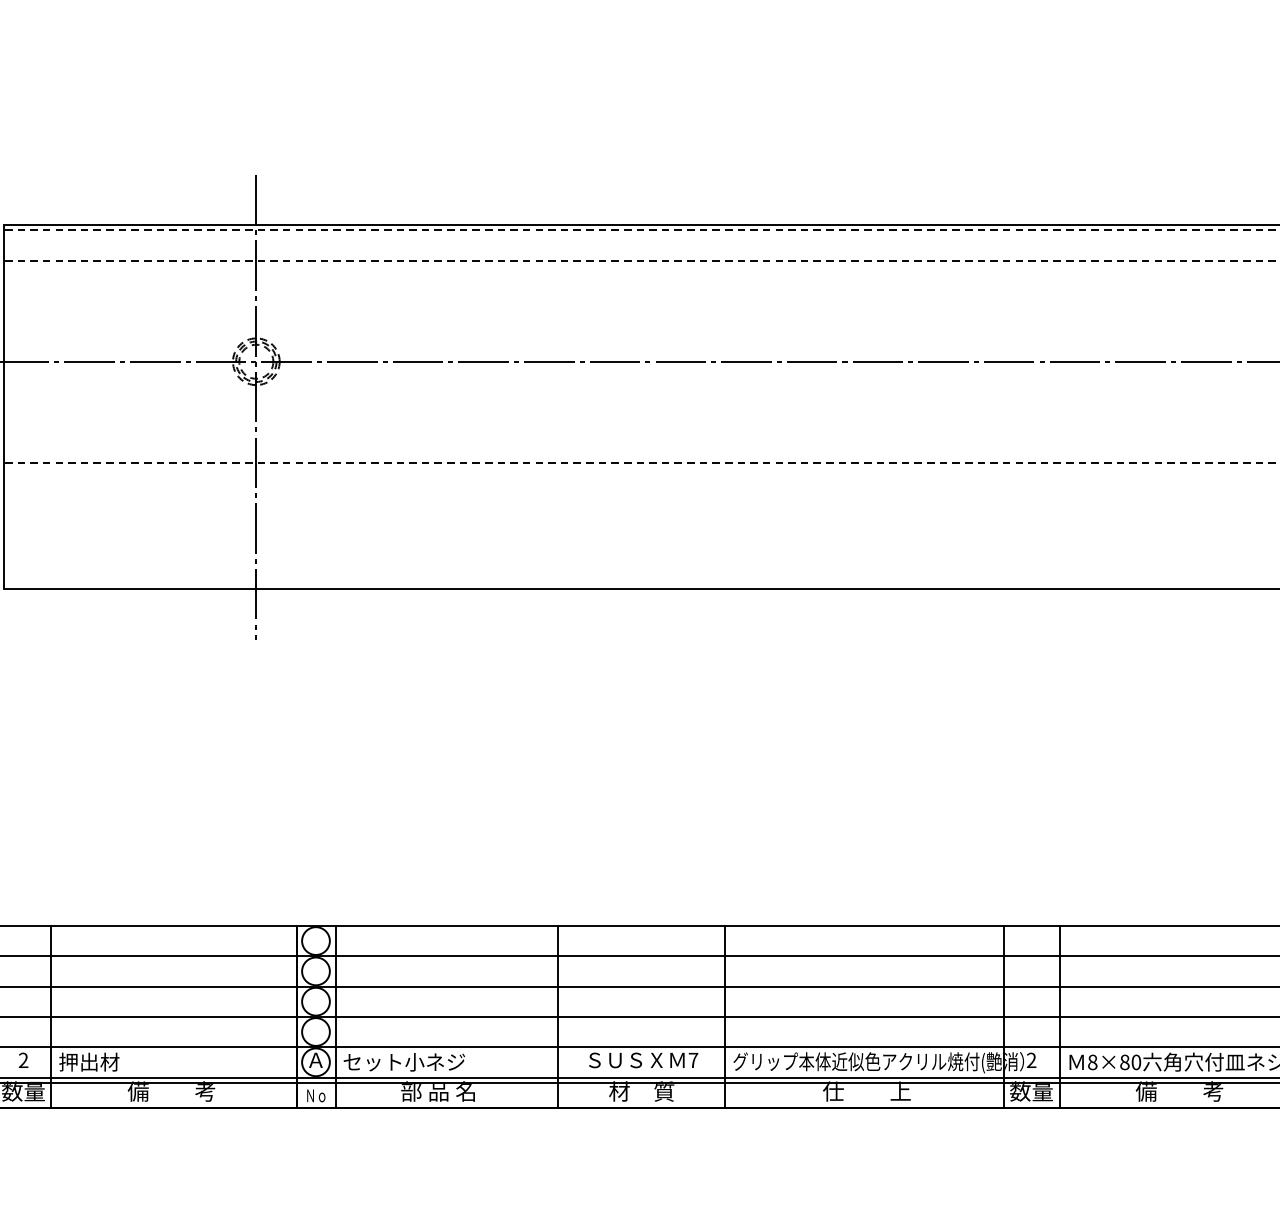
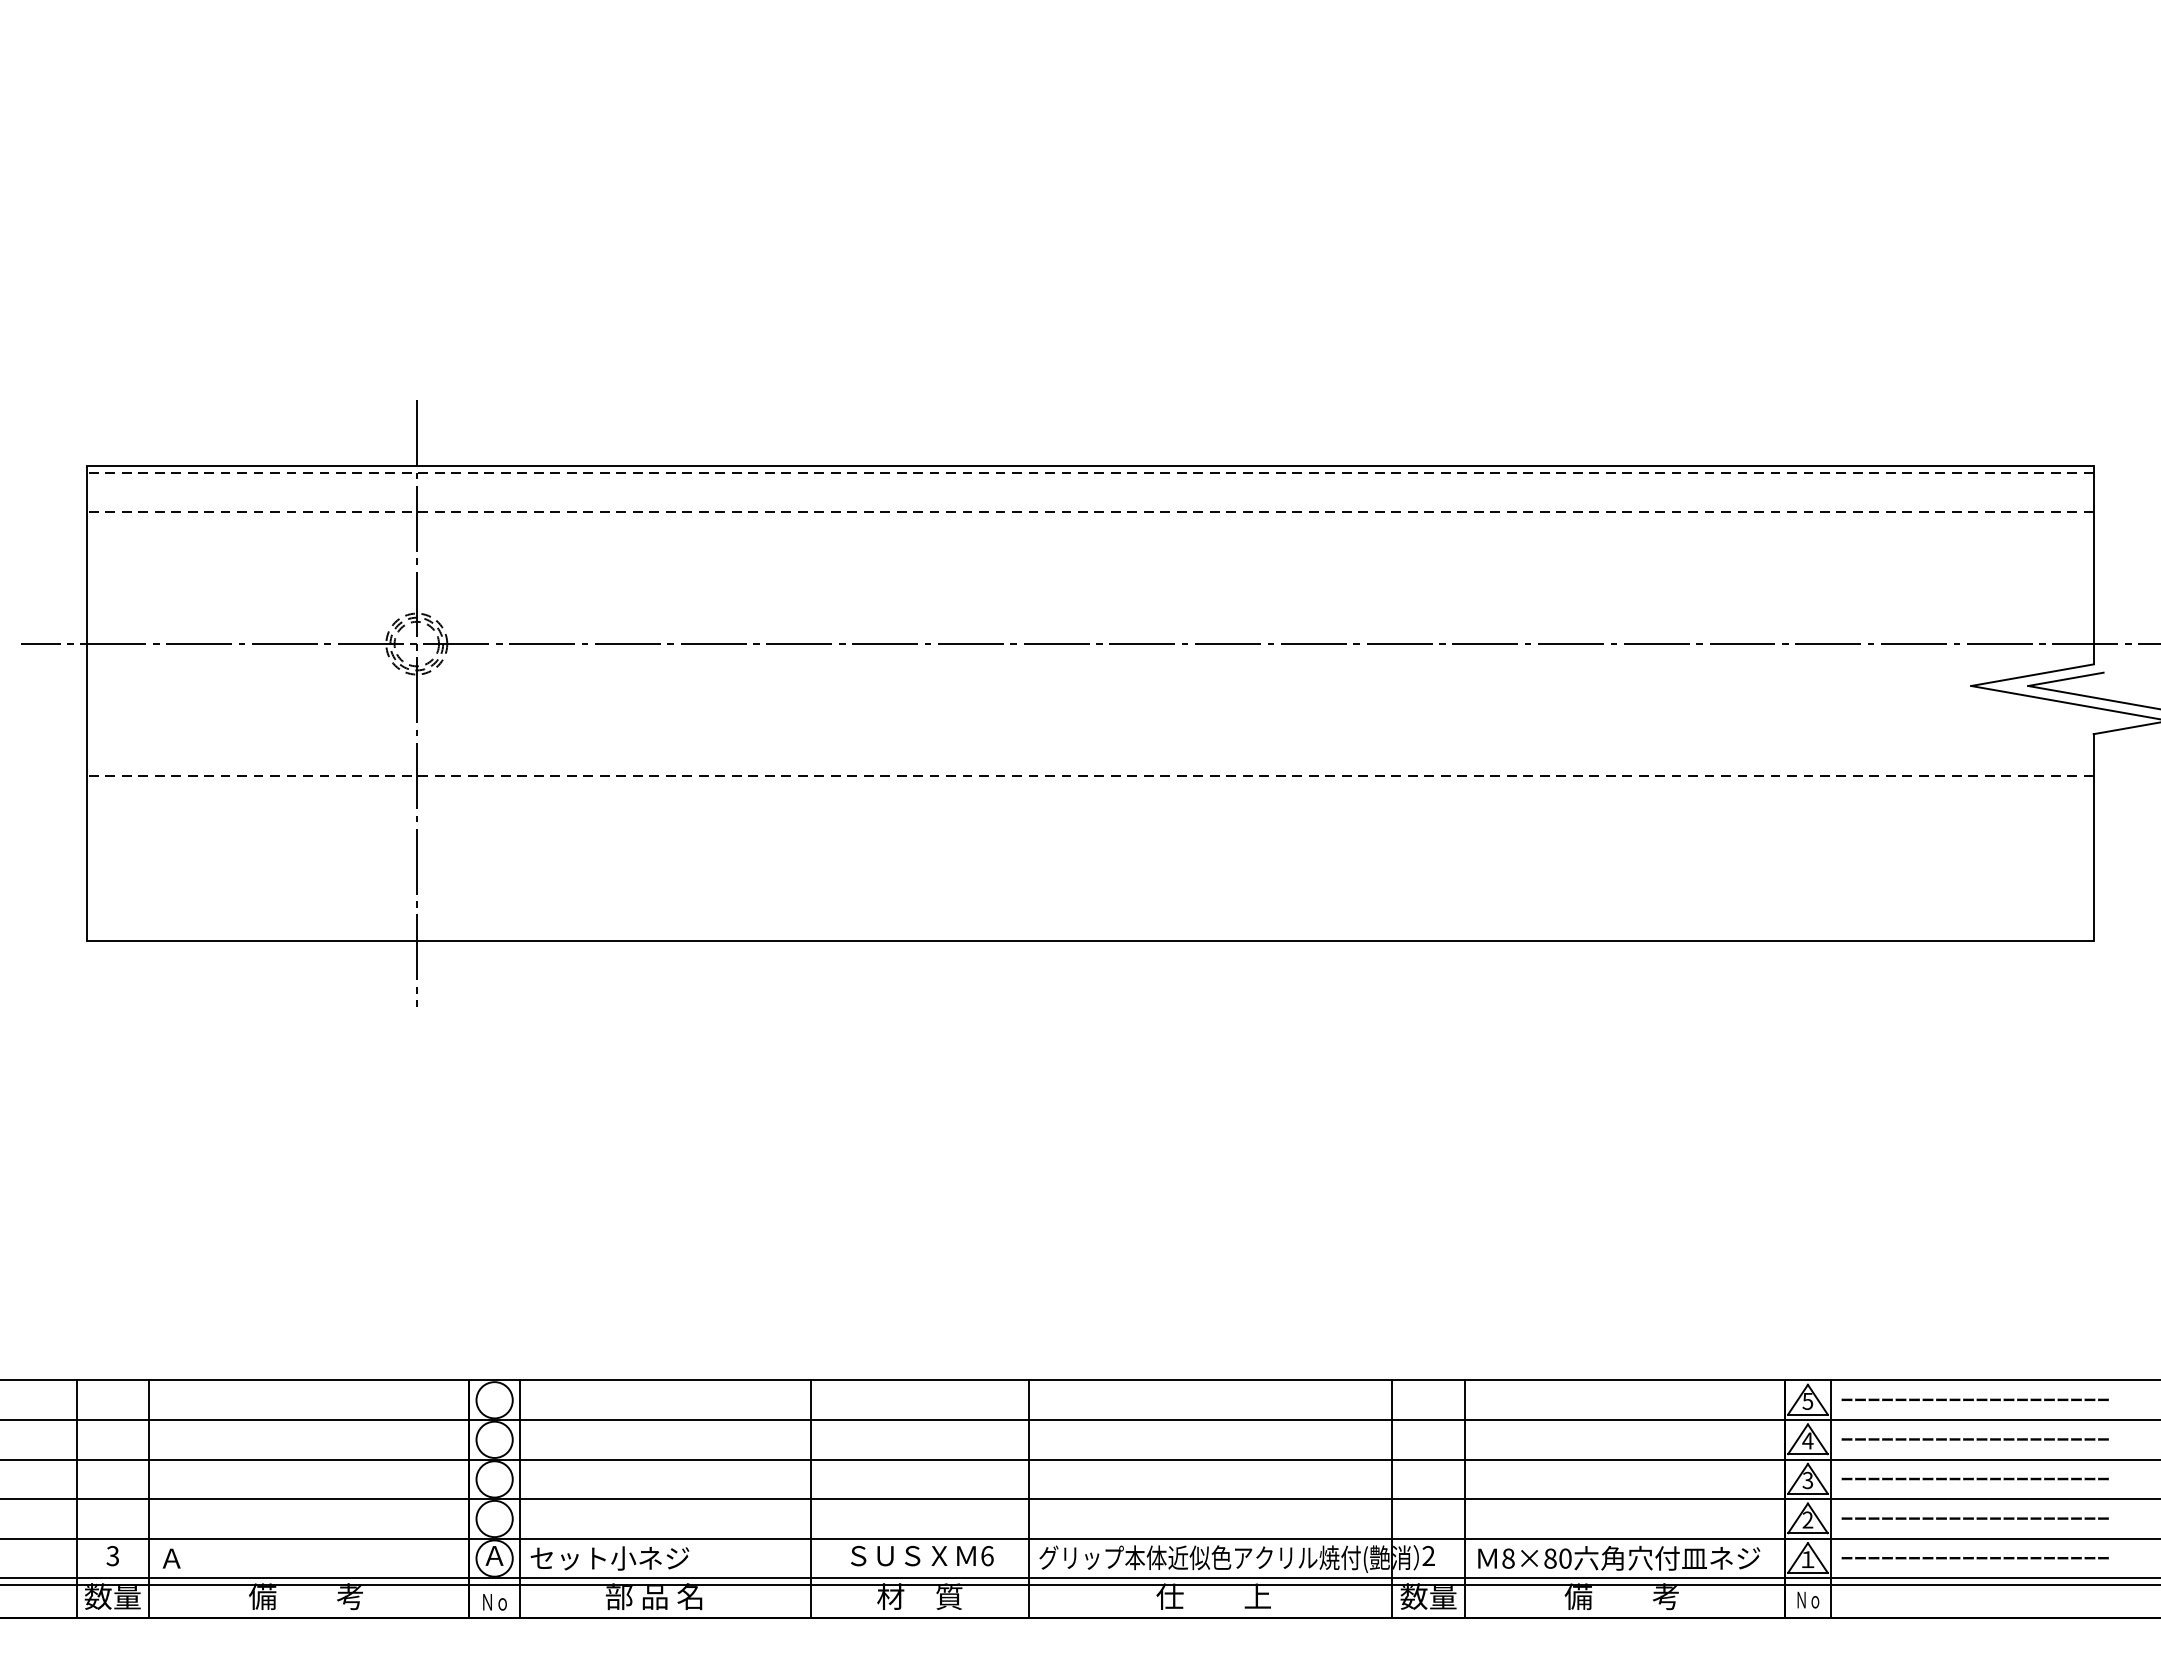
text: (23, 1060) -> (112, 1556), 2 -> 3
text: (693, 1060) -> (987, 1556), 7 -> 6
text: (89, 1062) -> (198, 1558), 押出材 -> Ａ

